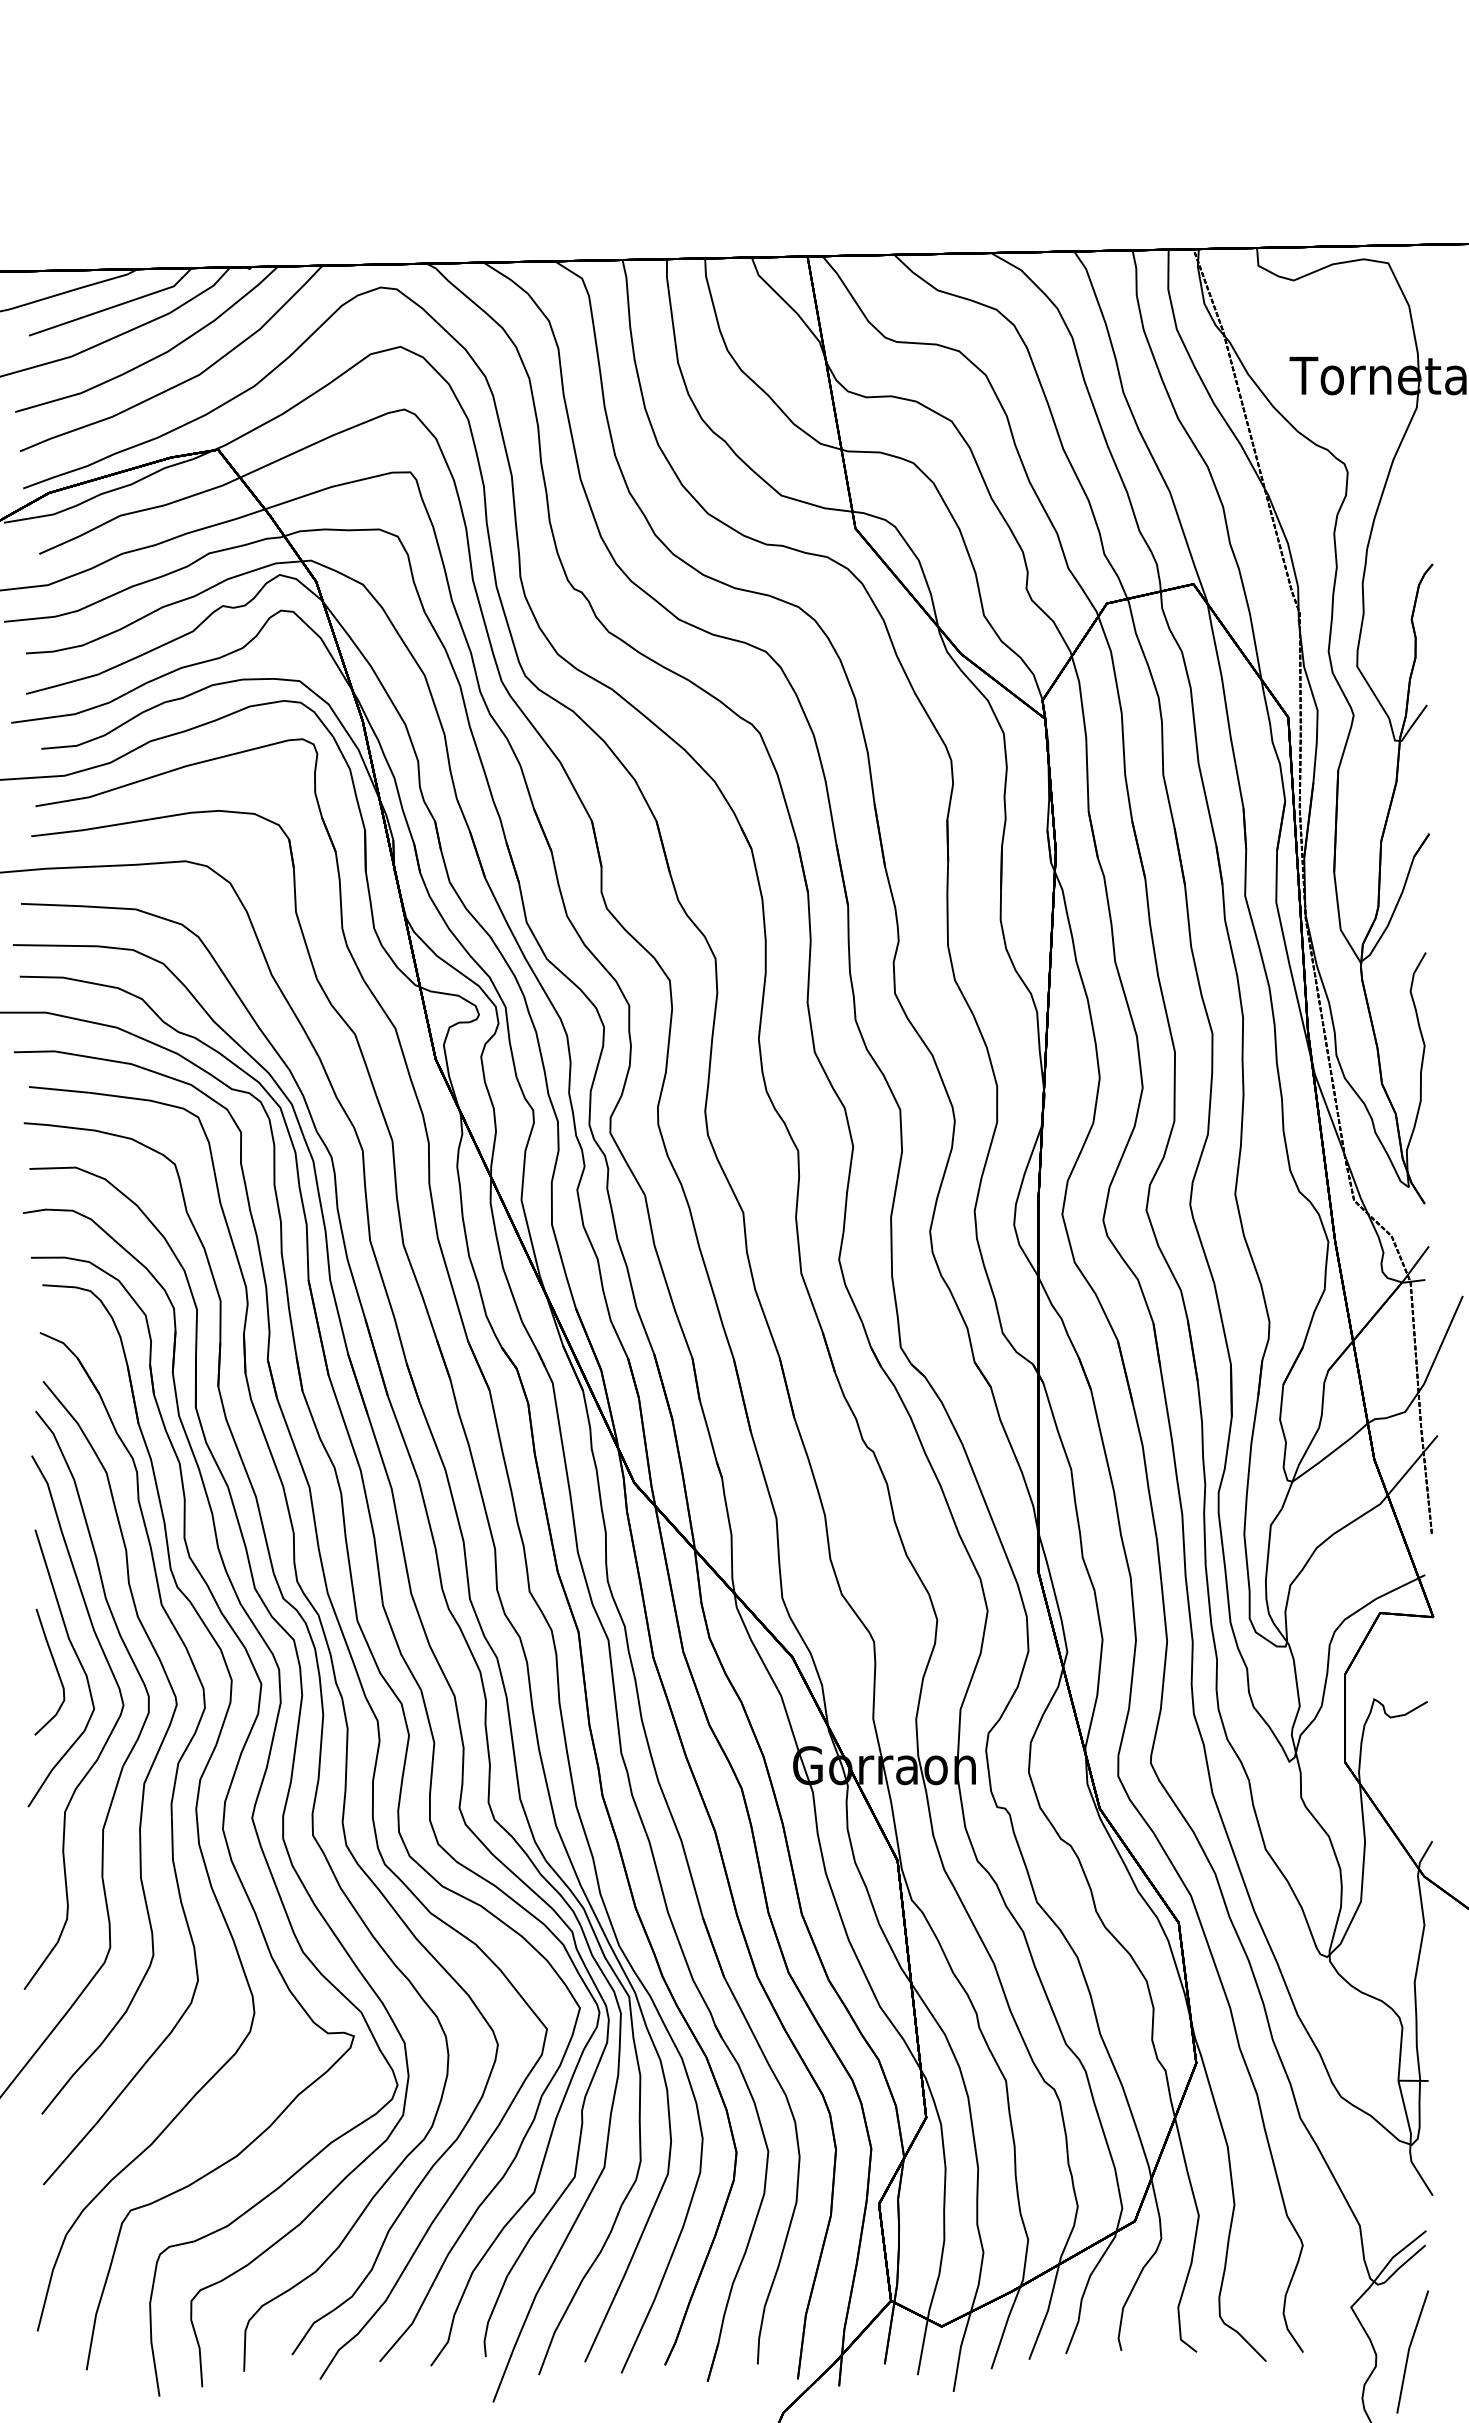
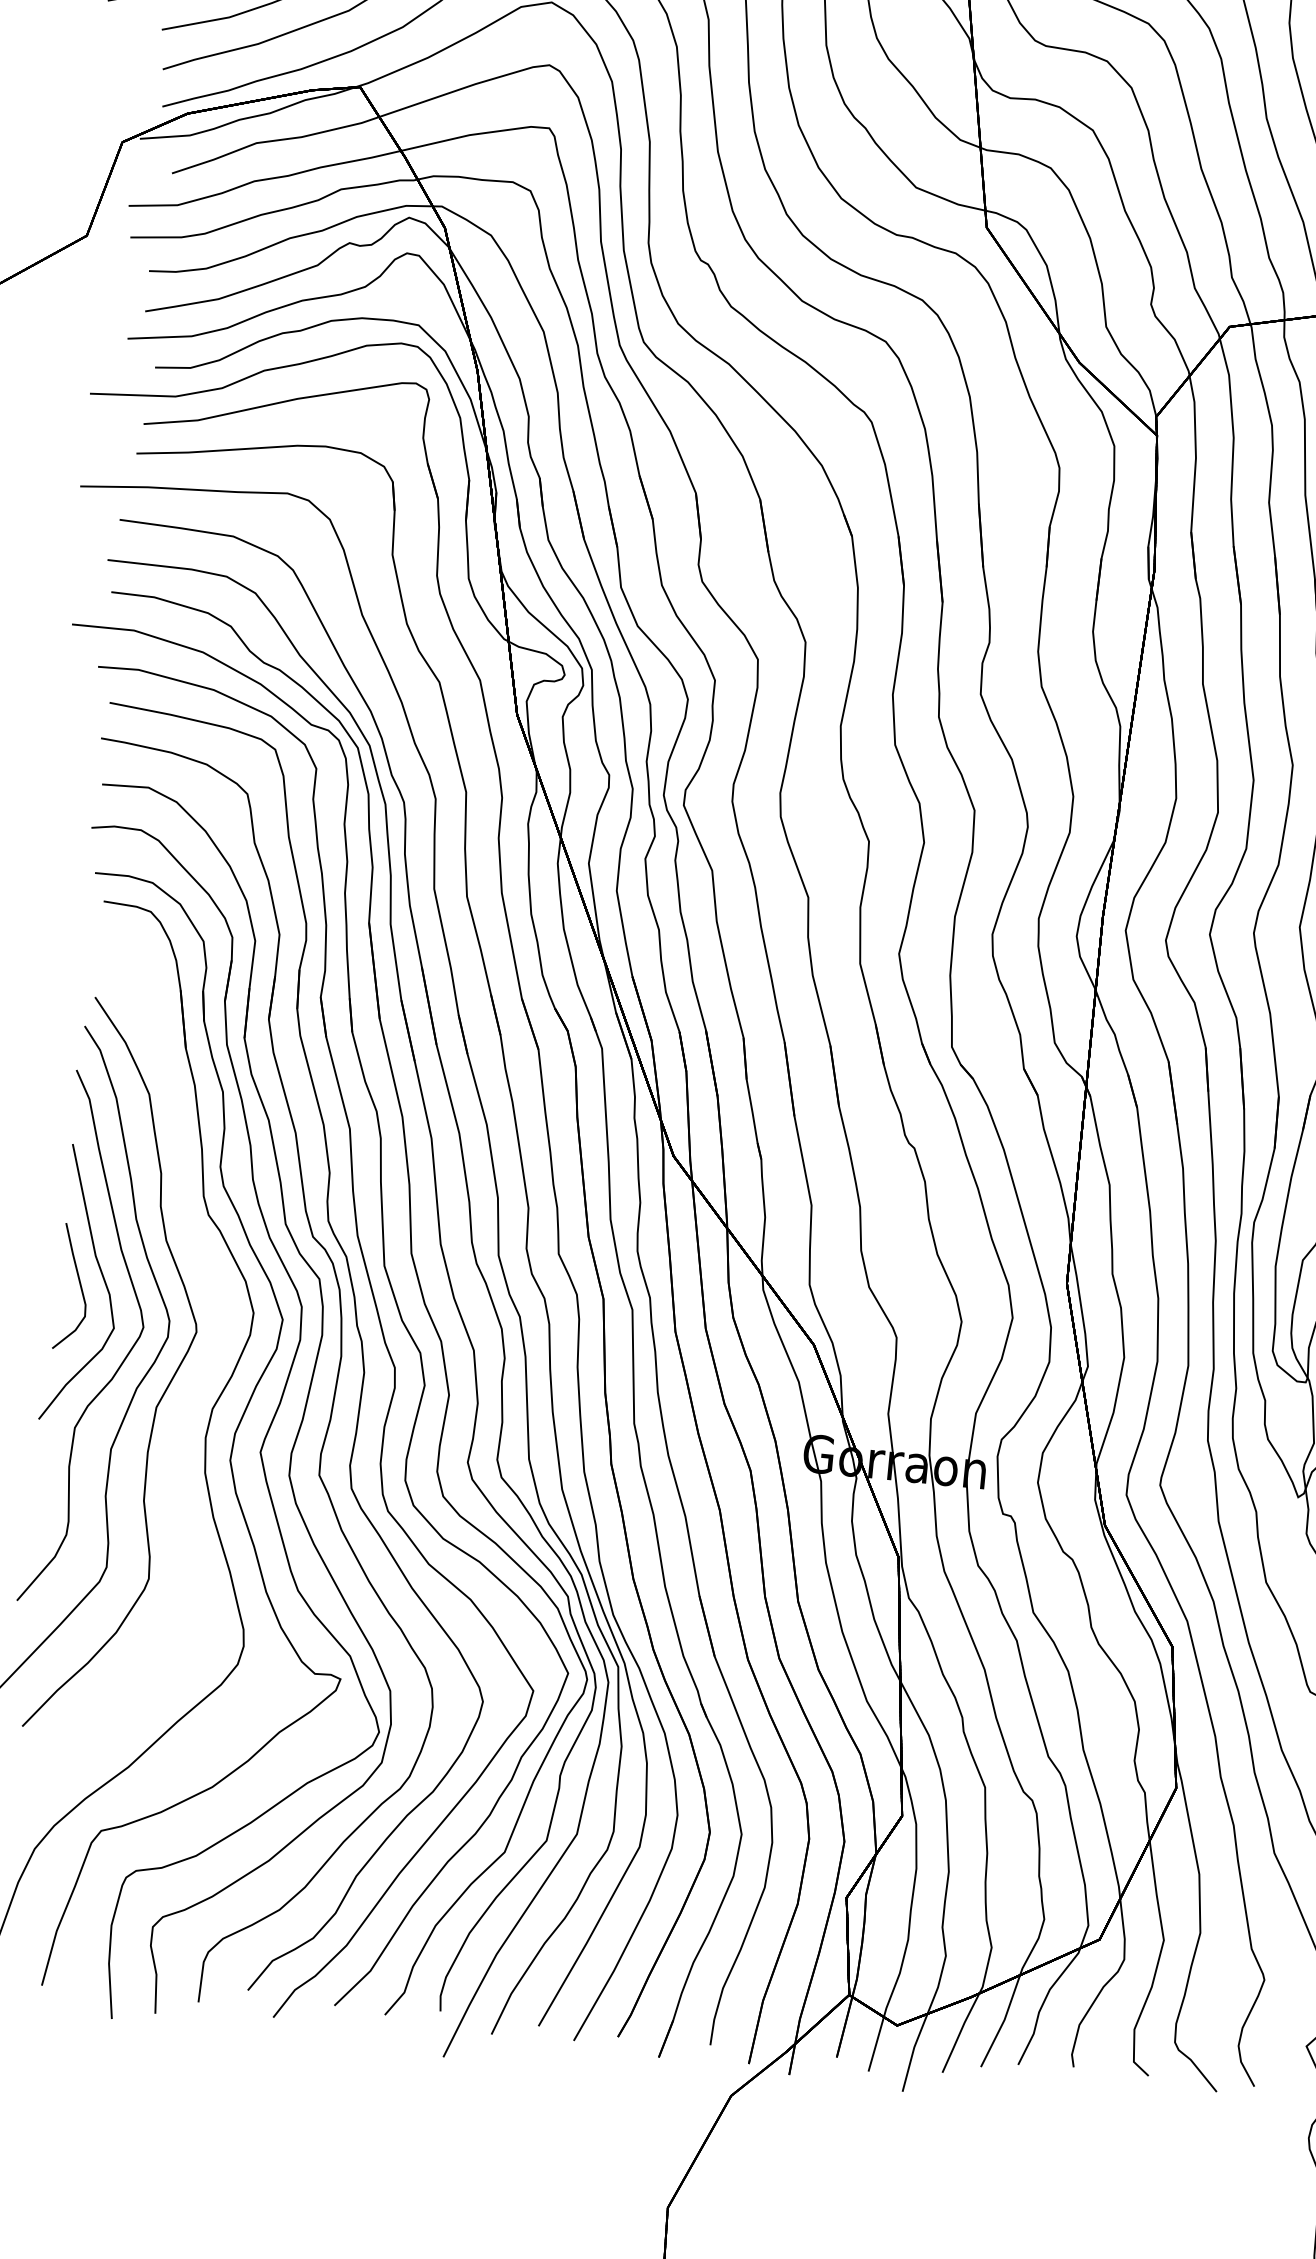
part: (176, 1766) -> (190, 1393), removed

